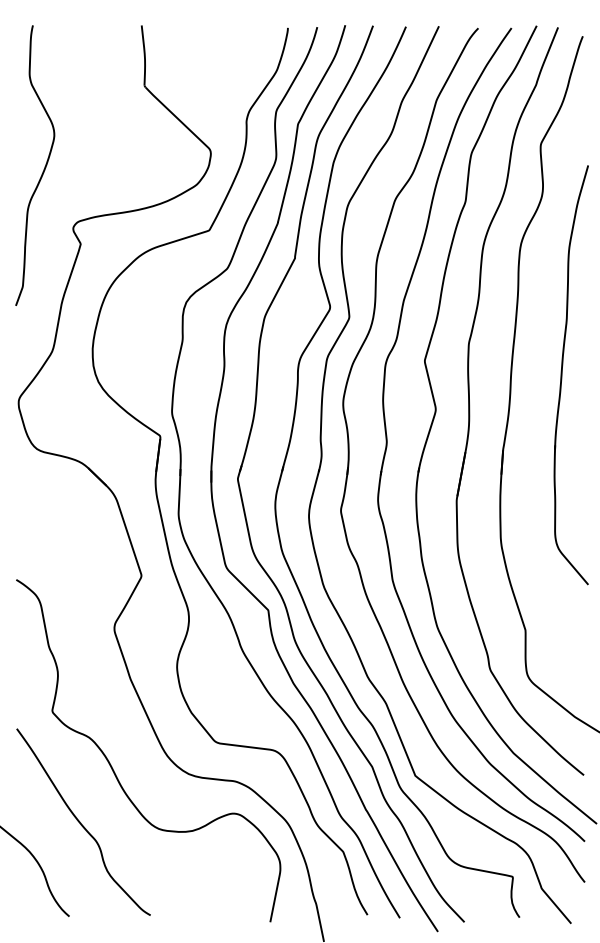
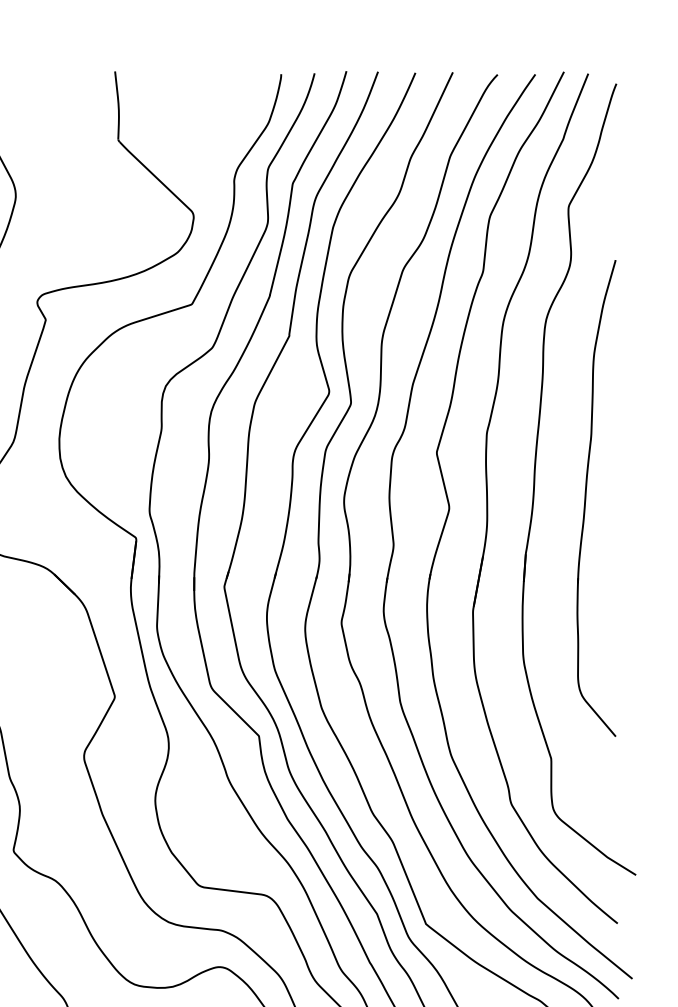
part: (562, 375) -> (586, 498), moved

